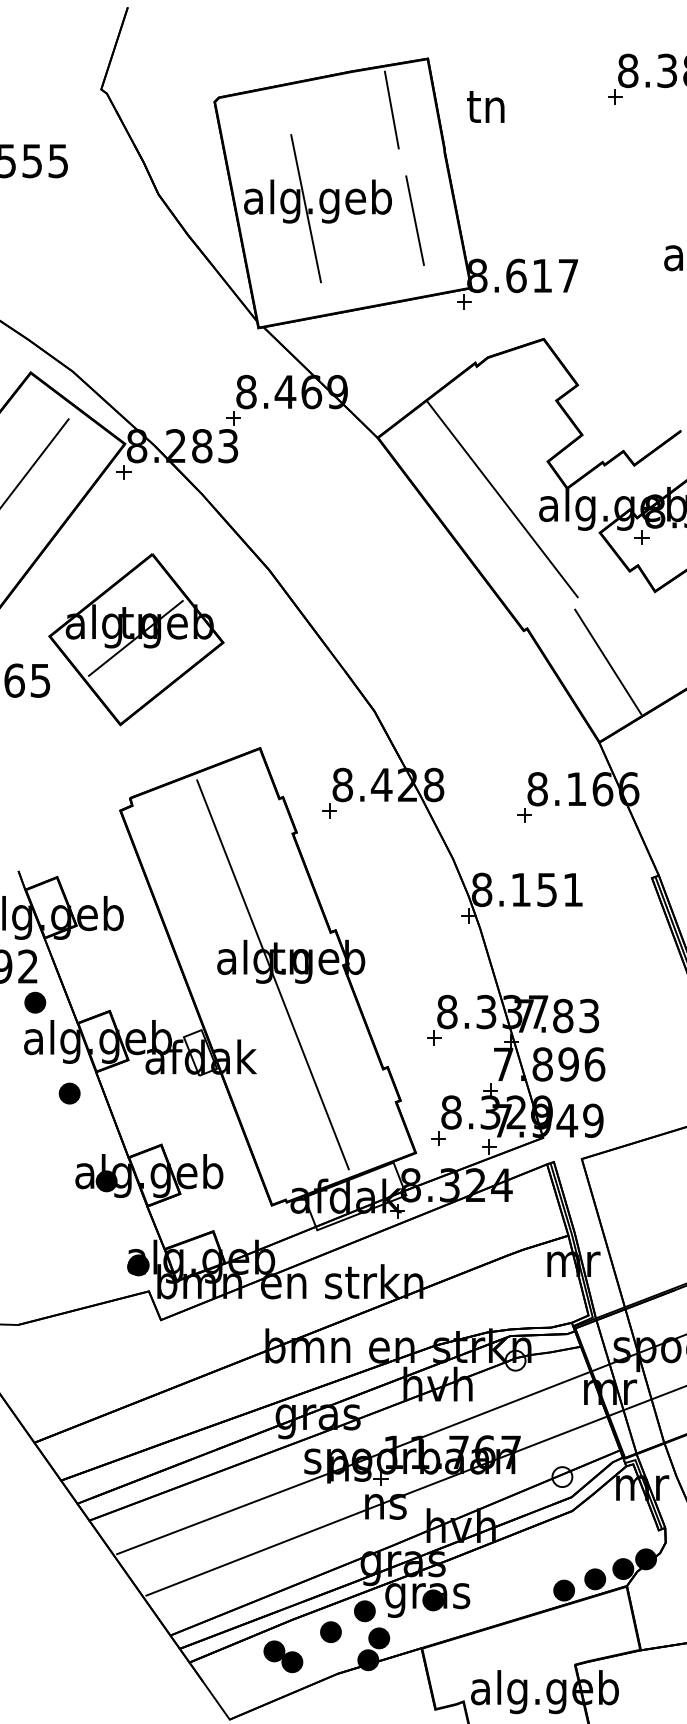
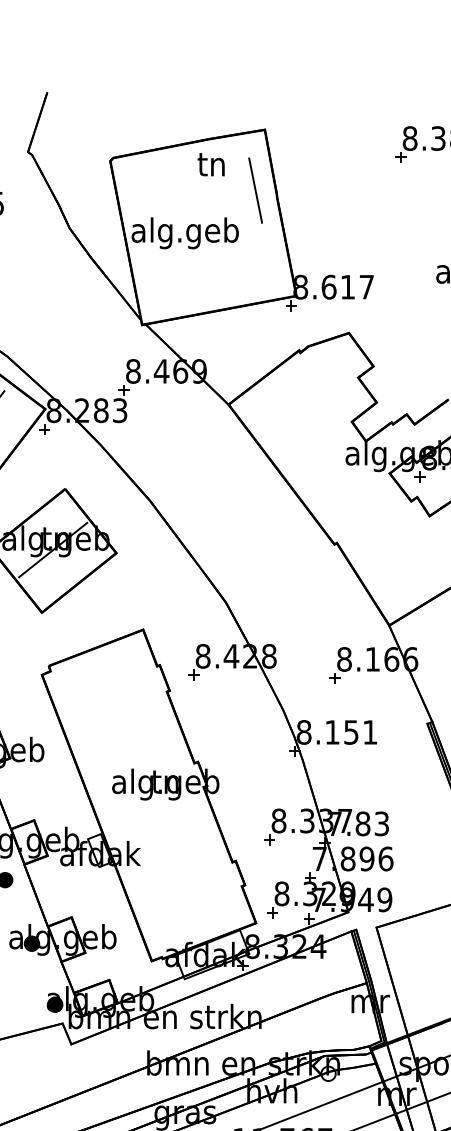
text: (485, 106) -> (210, 164), moved
line: (391, 109) -> (238, 166), removed
line: (305, 208) -> (176, 238), removed
line: (414, 220) -> (255, 190), moved
line: (502, 499) -> (319, 449), removed
line: (608, 661) -> (395, 566), removed
line: (272, 974) -> (152, 793), removed

